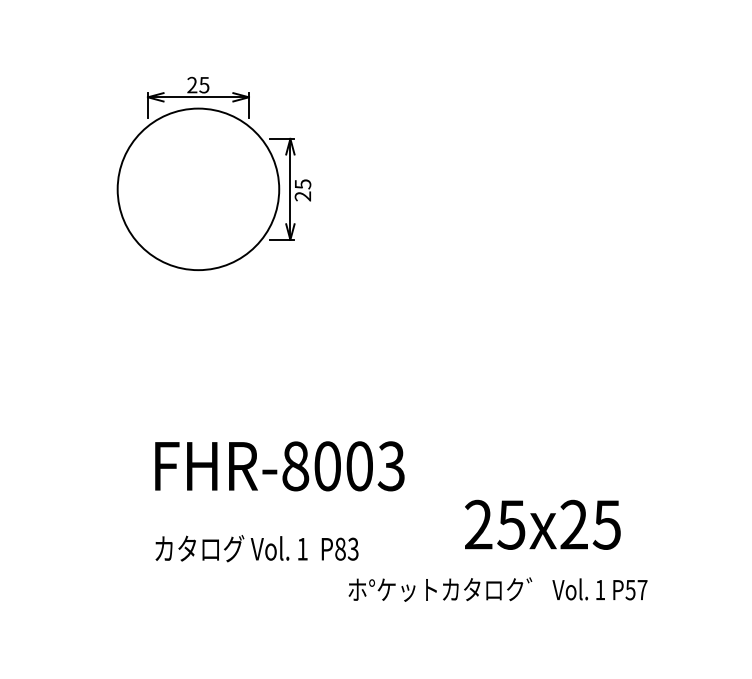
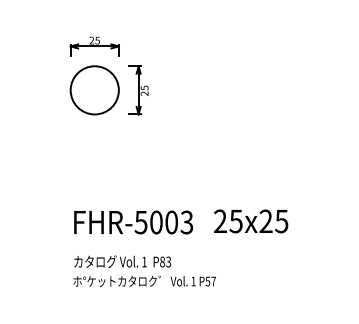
circle: (197, 189) -> (94, 90), size x0.62
text: (294, 466) -> (140, 222), FHR-8003 -> FHR-5003
text: (543, 524) -> (251, 221), moved
text: (497, 589) -> (144, 281), moved

